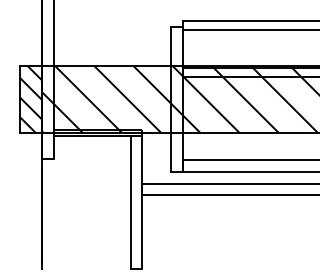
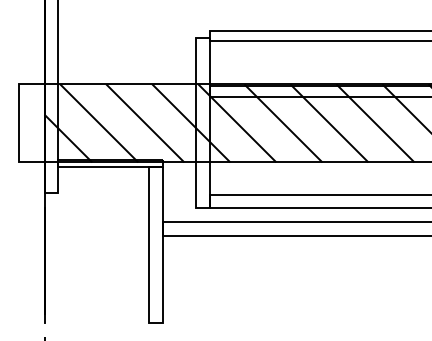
hatch: (30, 99) -> (31, 123), removed

